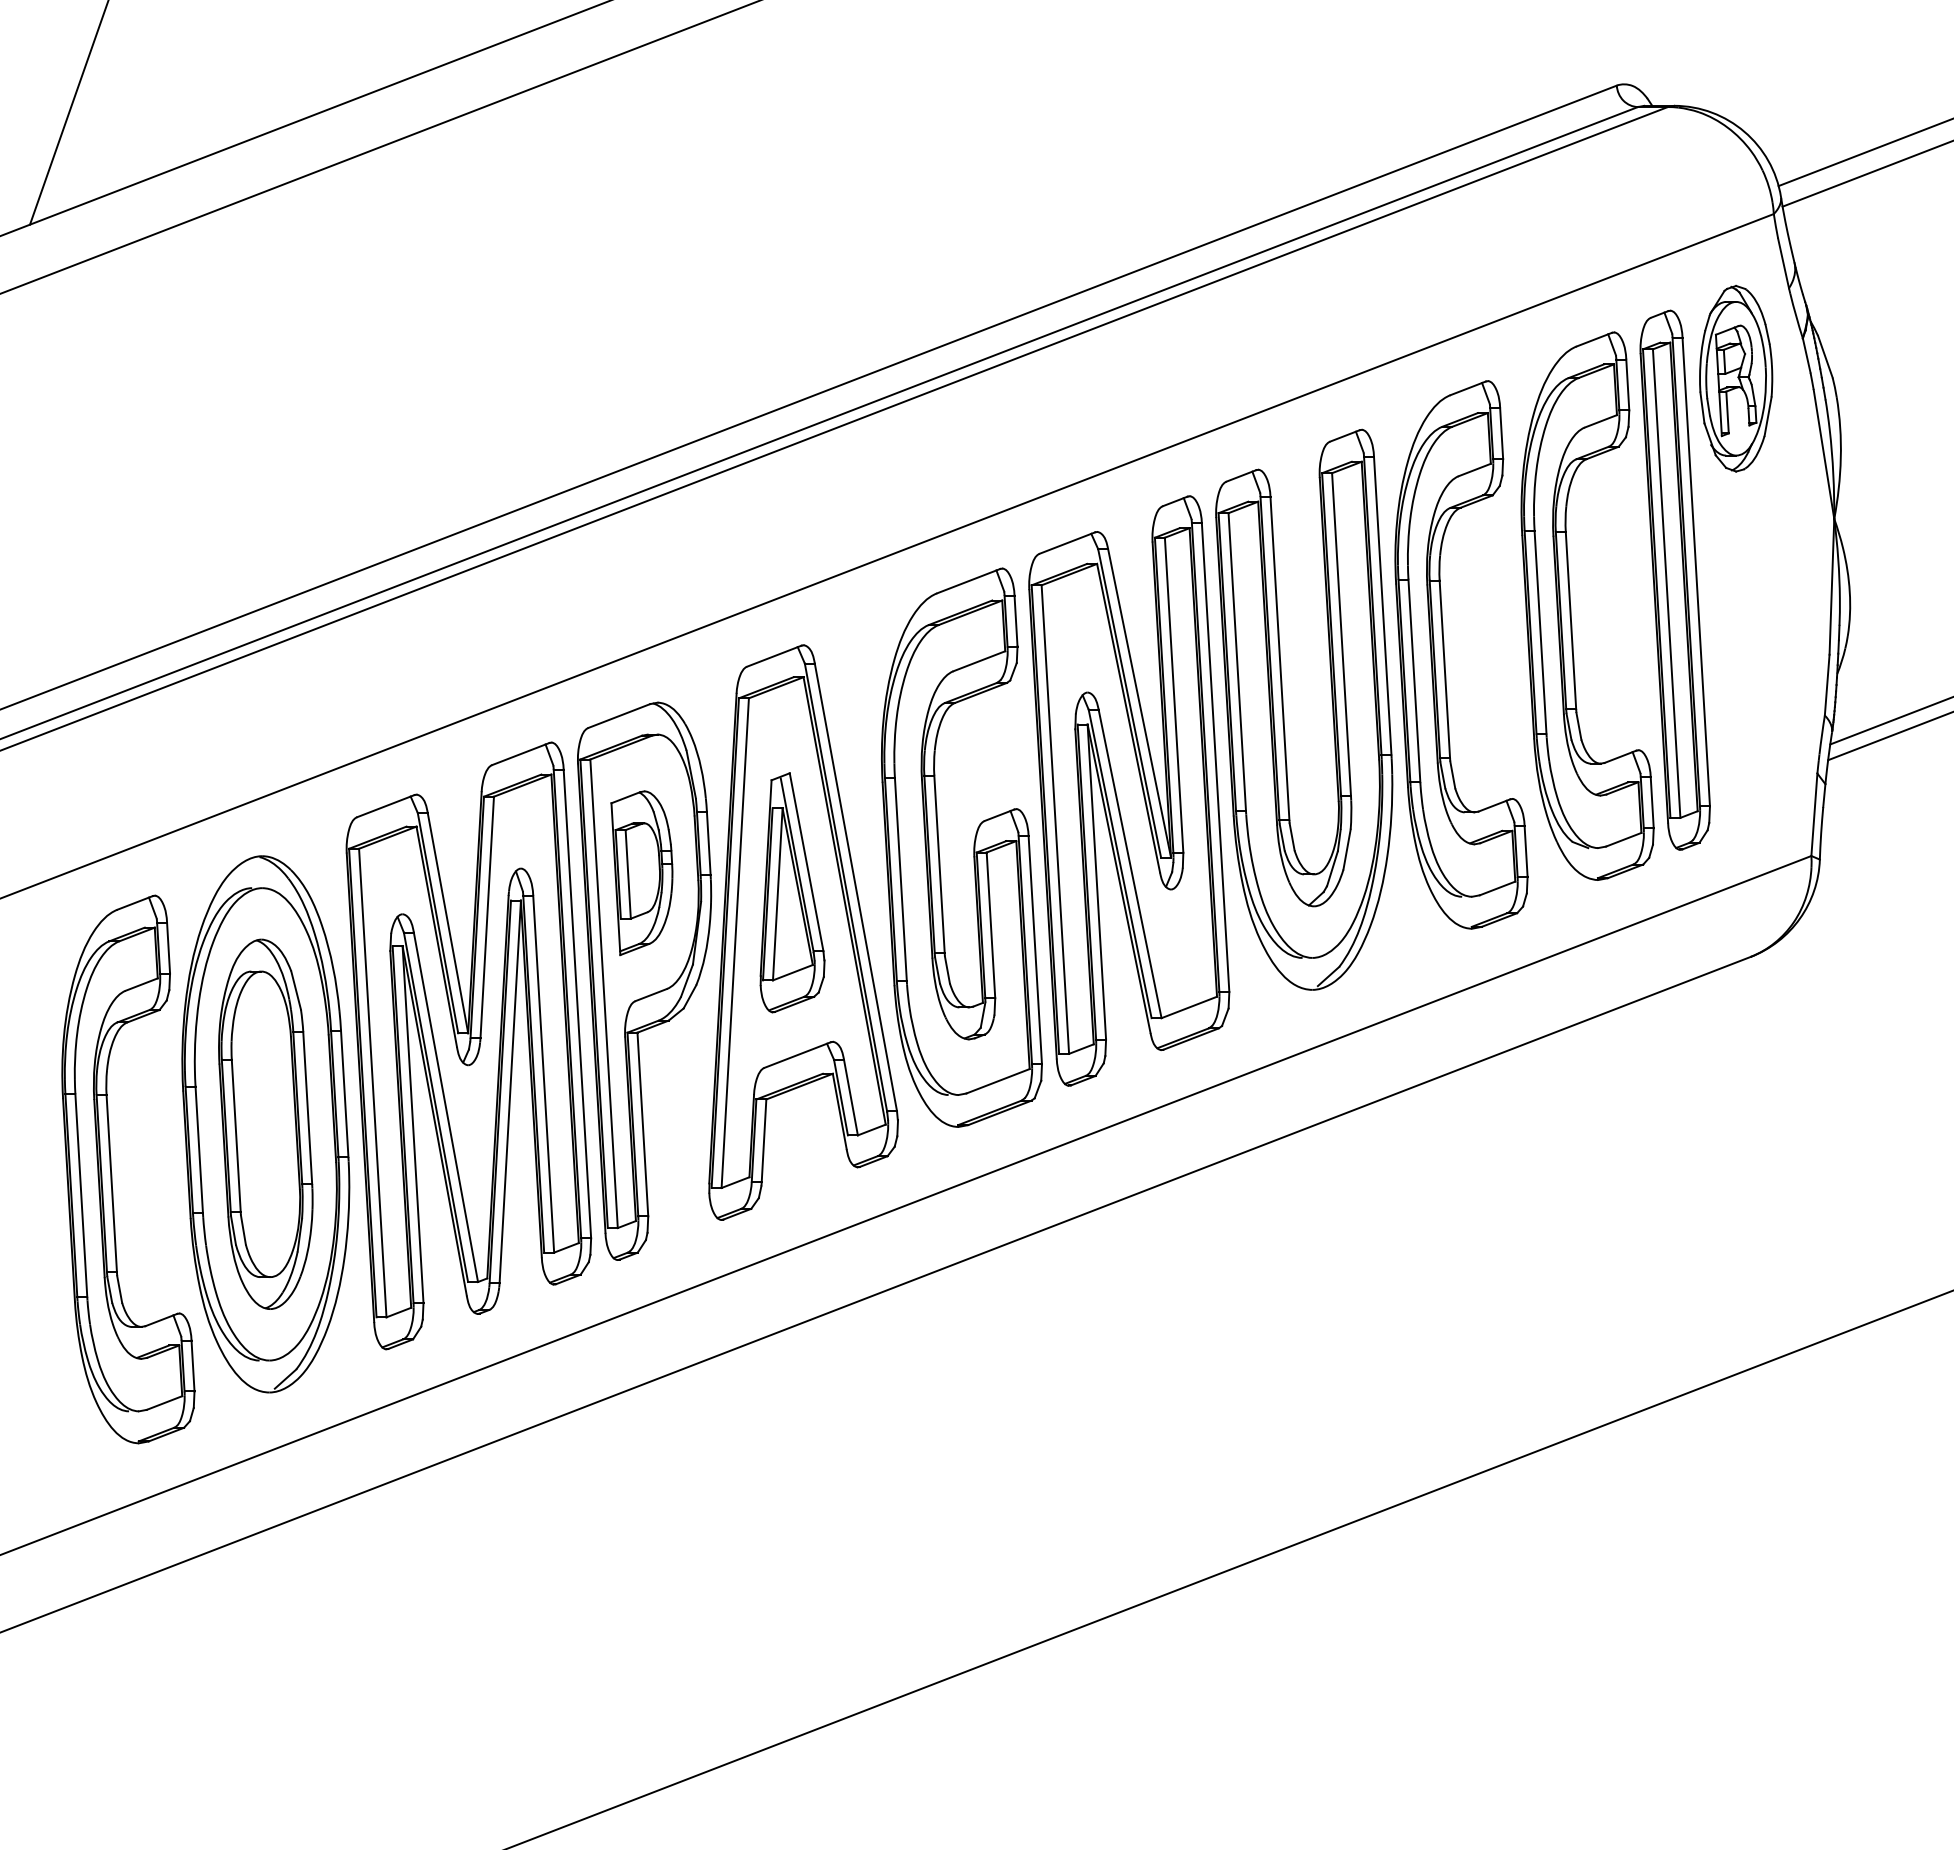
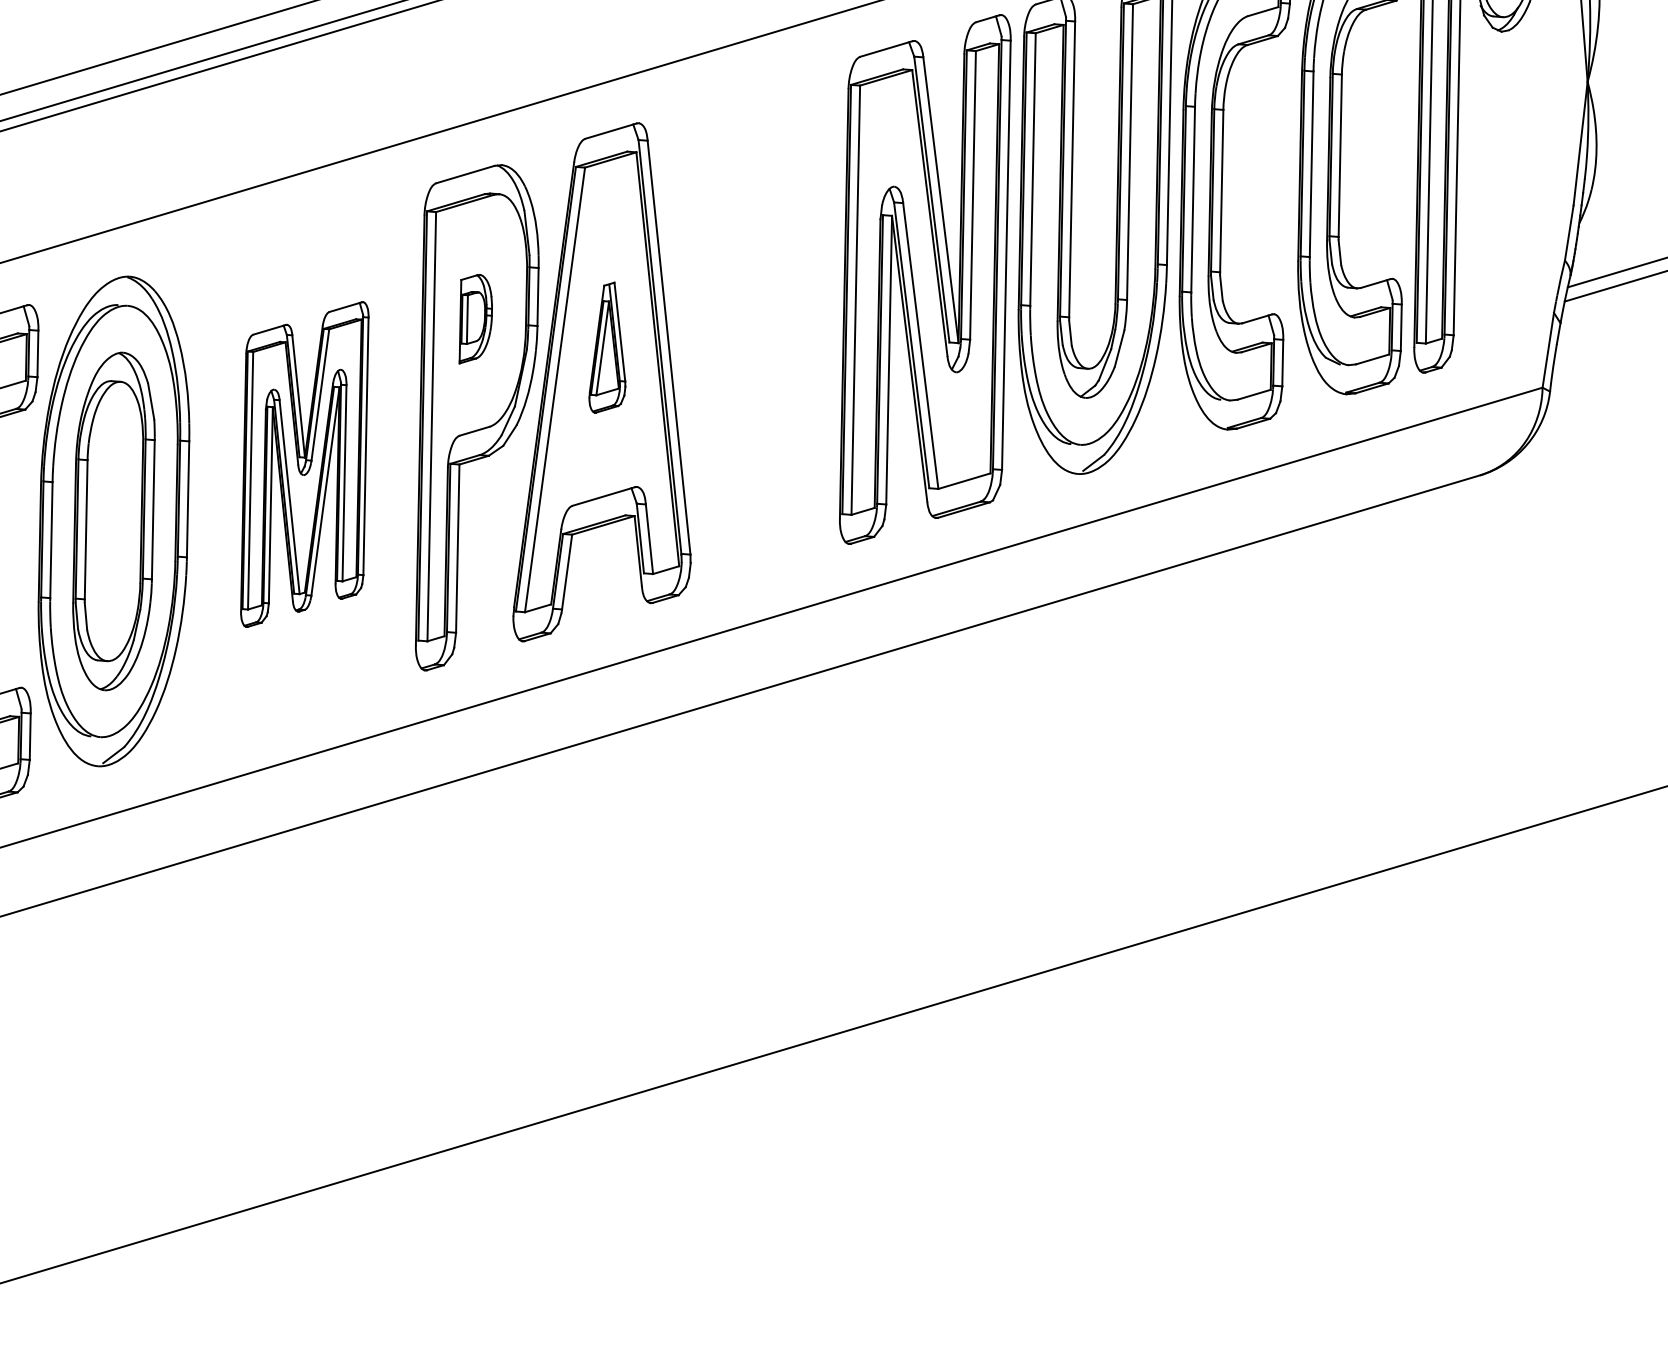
part: (973, 847) -> (779, 319), removed
part: (641, 873) -> (474, 319), size x0.6
part: (792, 892) -> (610, 347), size x0.6
part: (468, 1045) -> (304, 464), size x0.6

